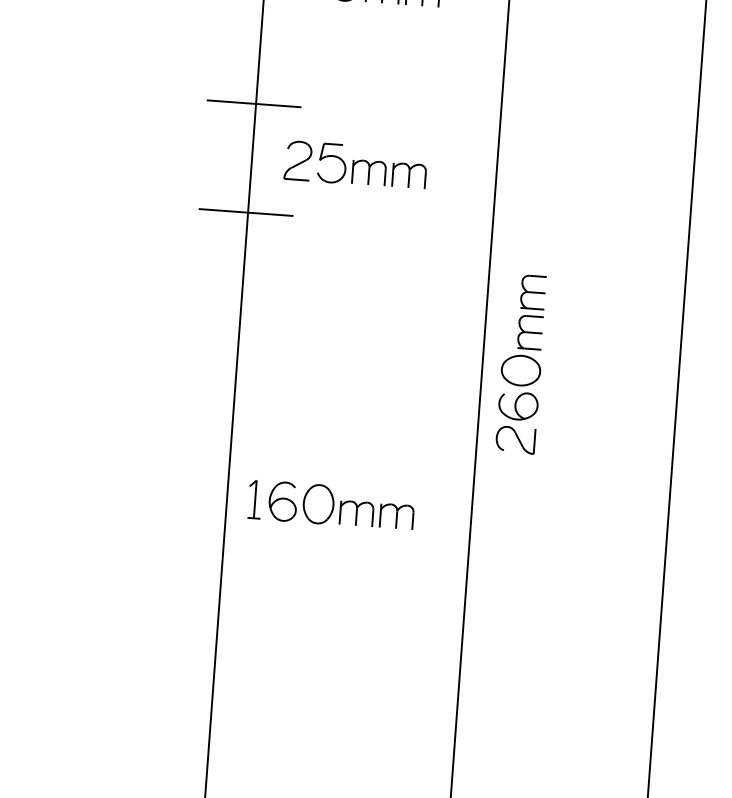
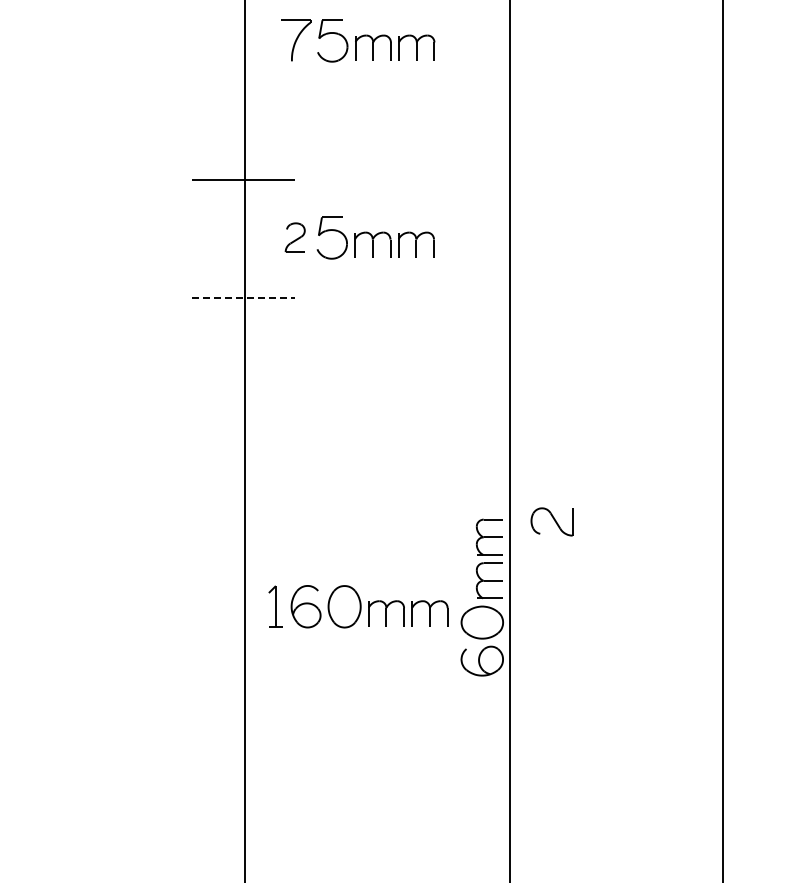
part: (297, 160) -> (294, 237), size x0.7
line: (246, 212) -> (243, 297), solid -> dashed
part: (521, 347) -> (481, 597), moved

